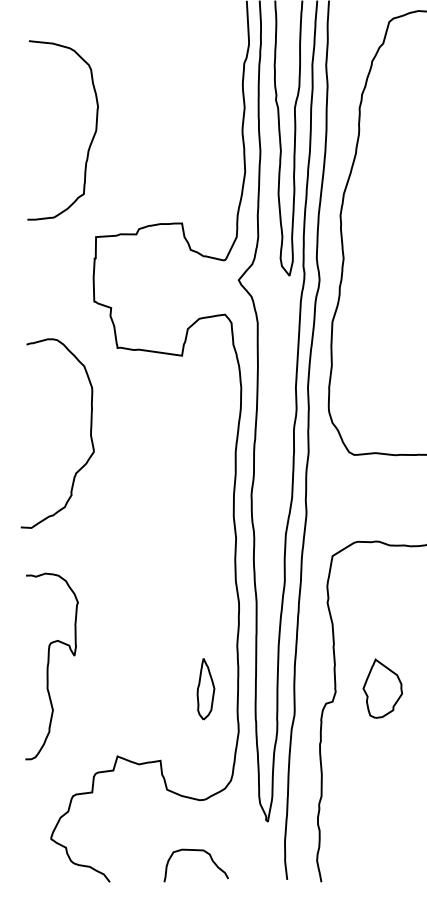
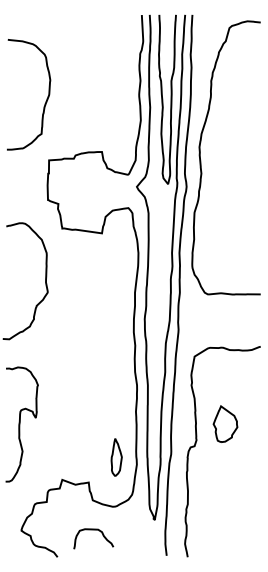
part: (382, 687) -> (225, 423), moved
part: (205, 689) -> (116, 457), moved
curve: (195, 851) -> (93, 530), moved

